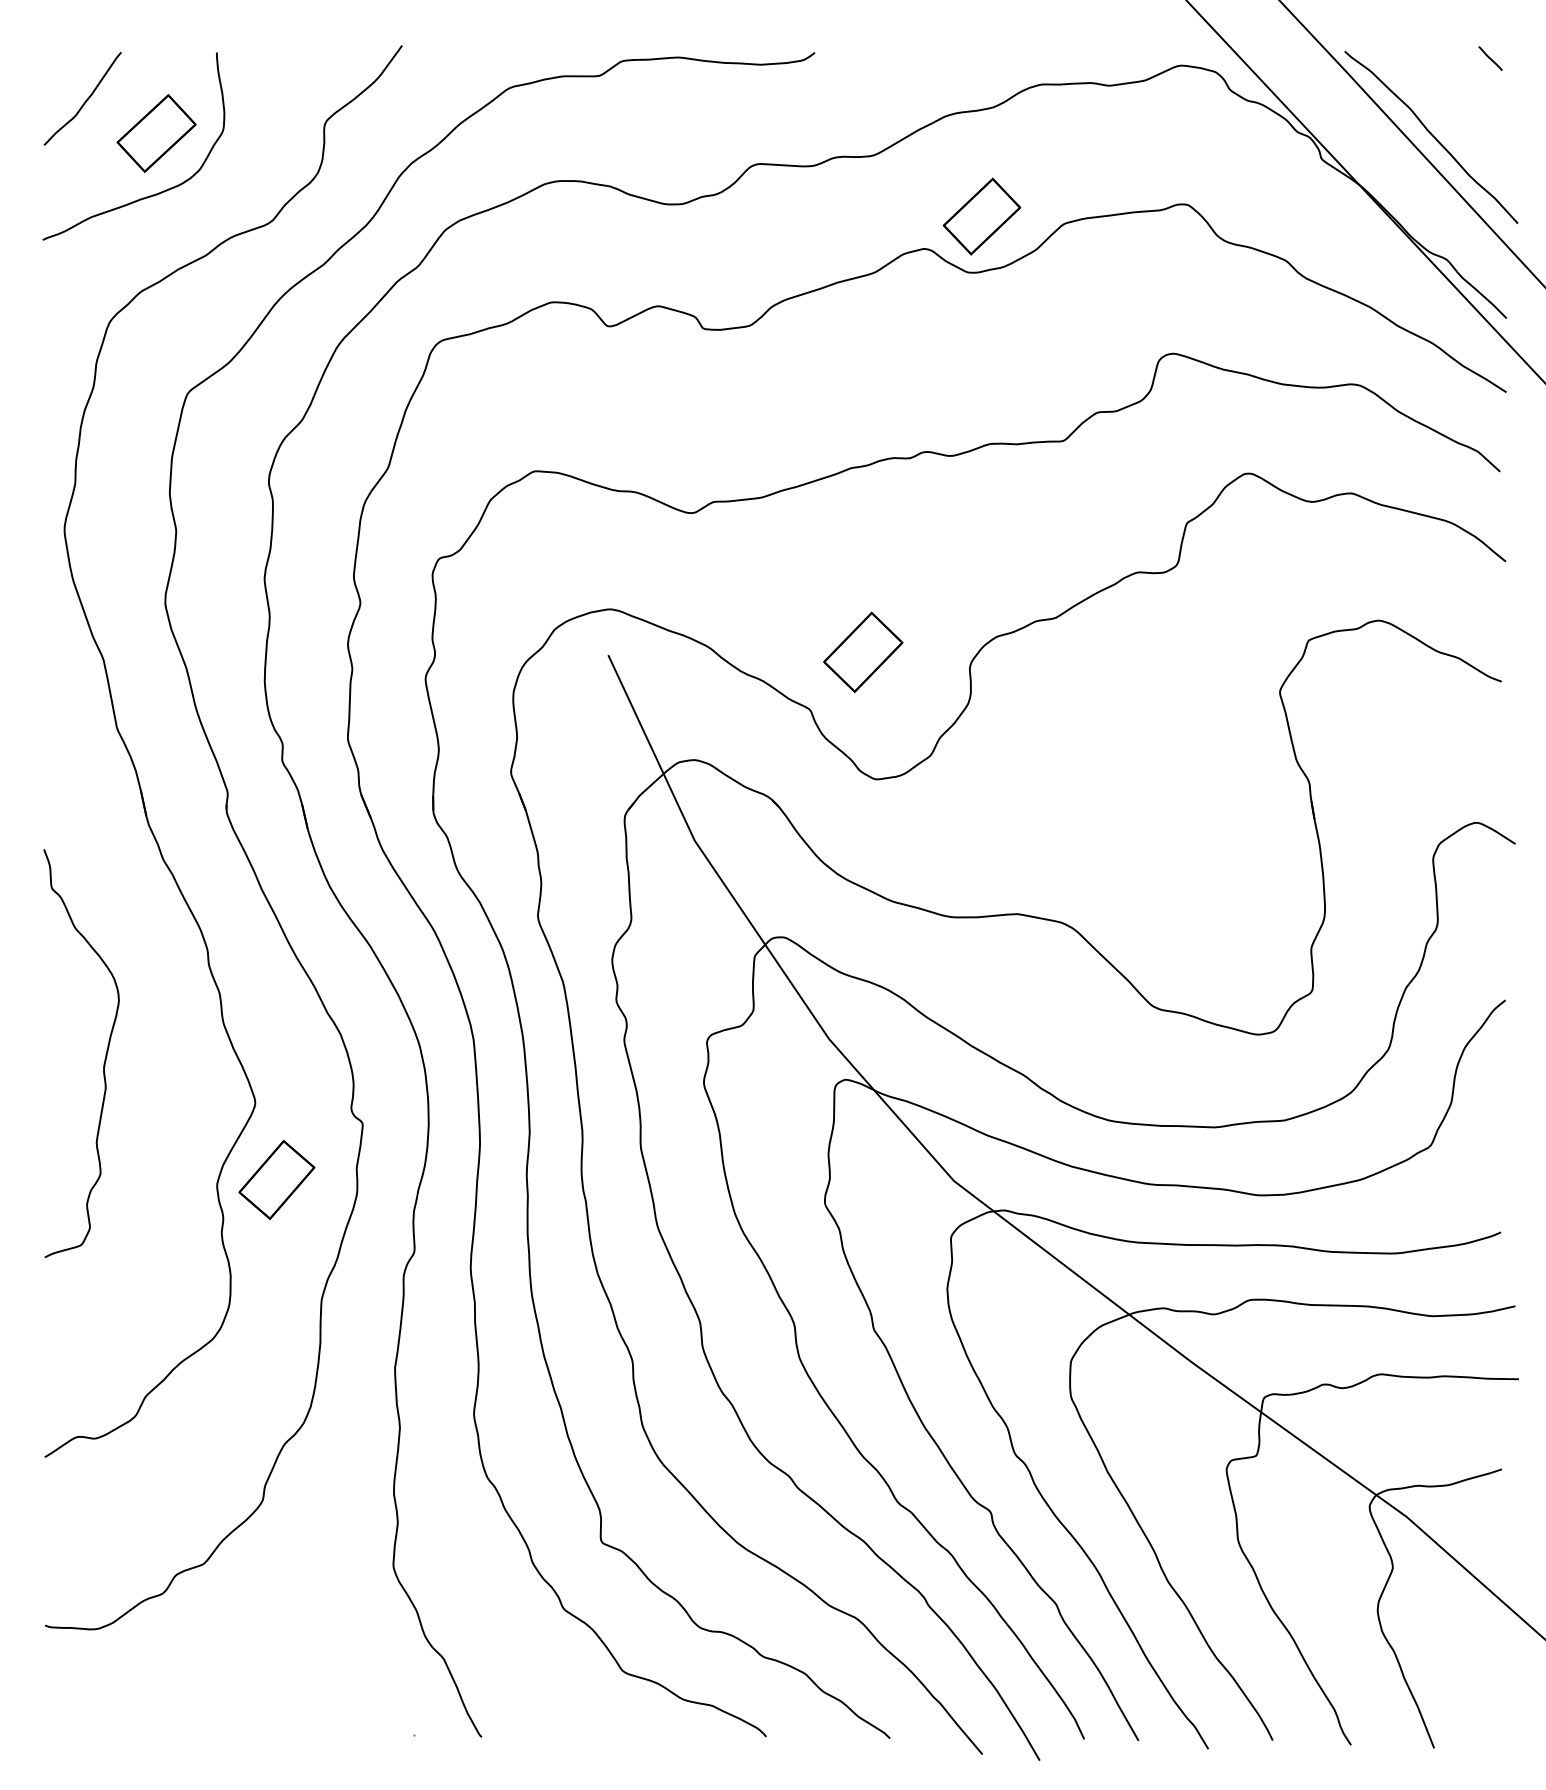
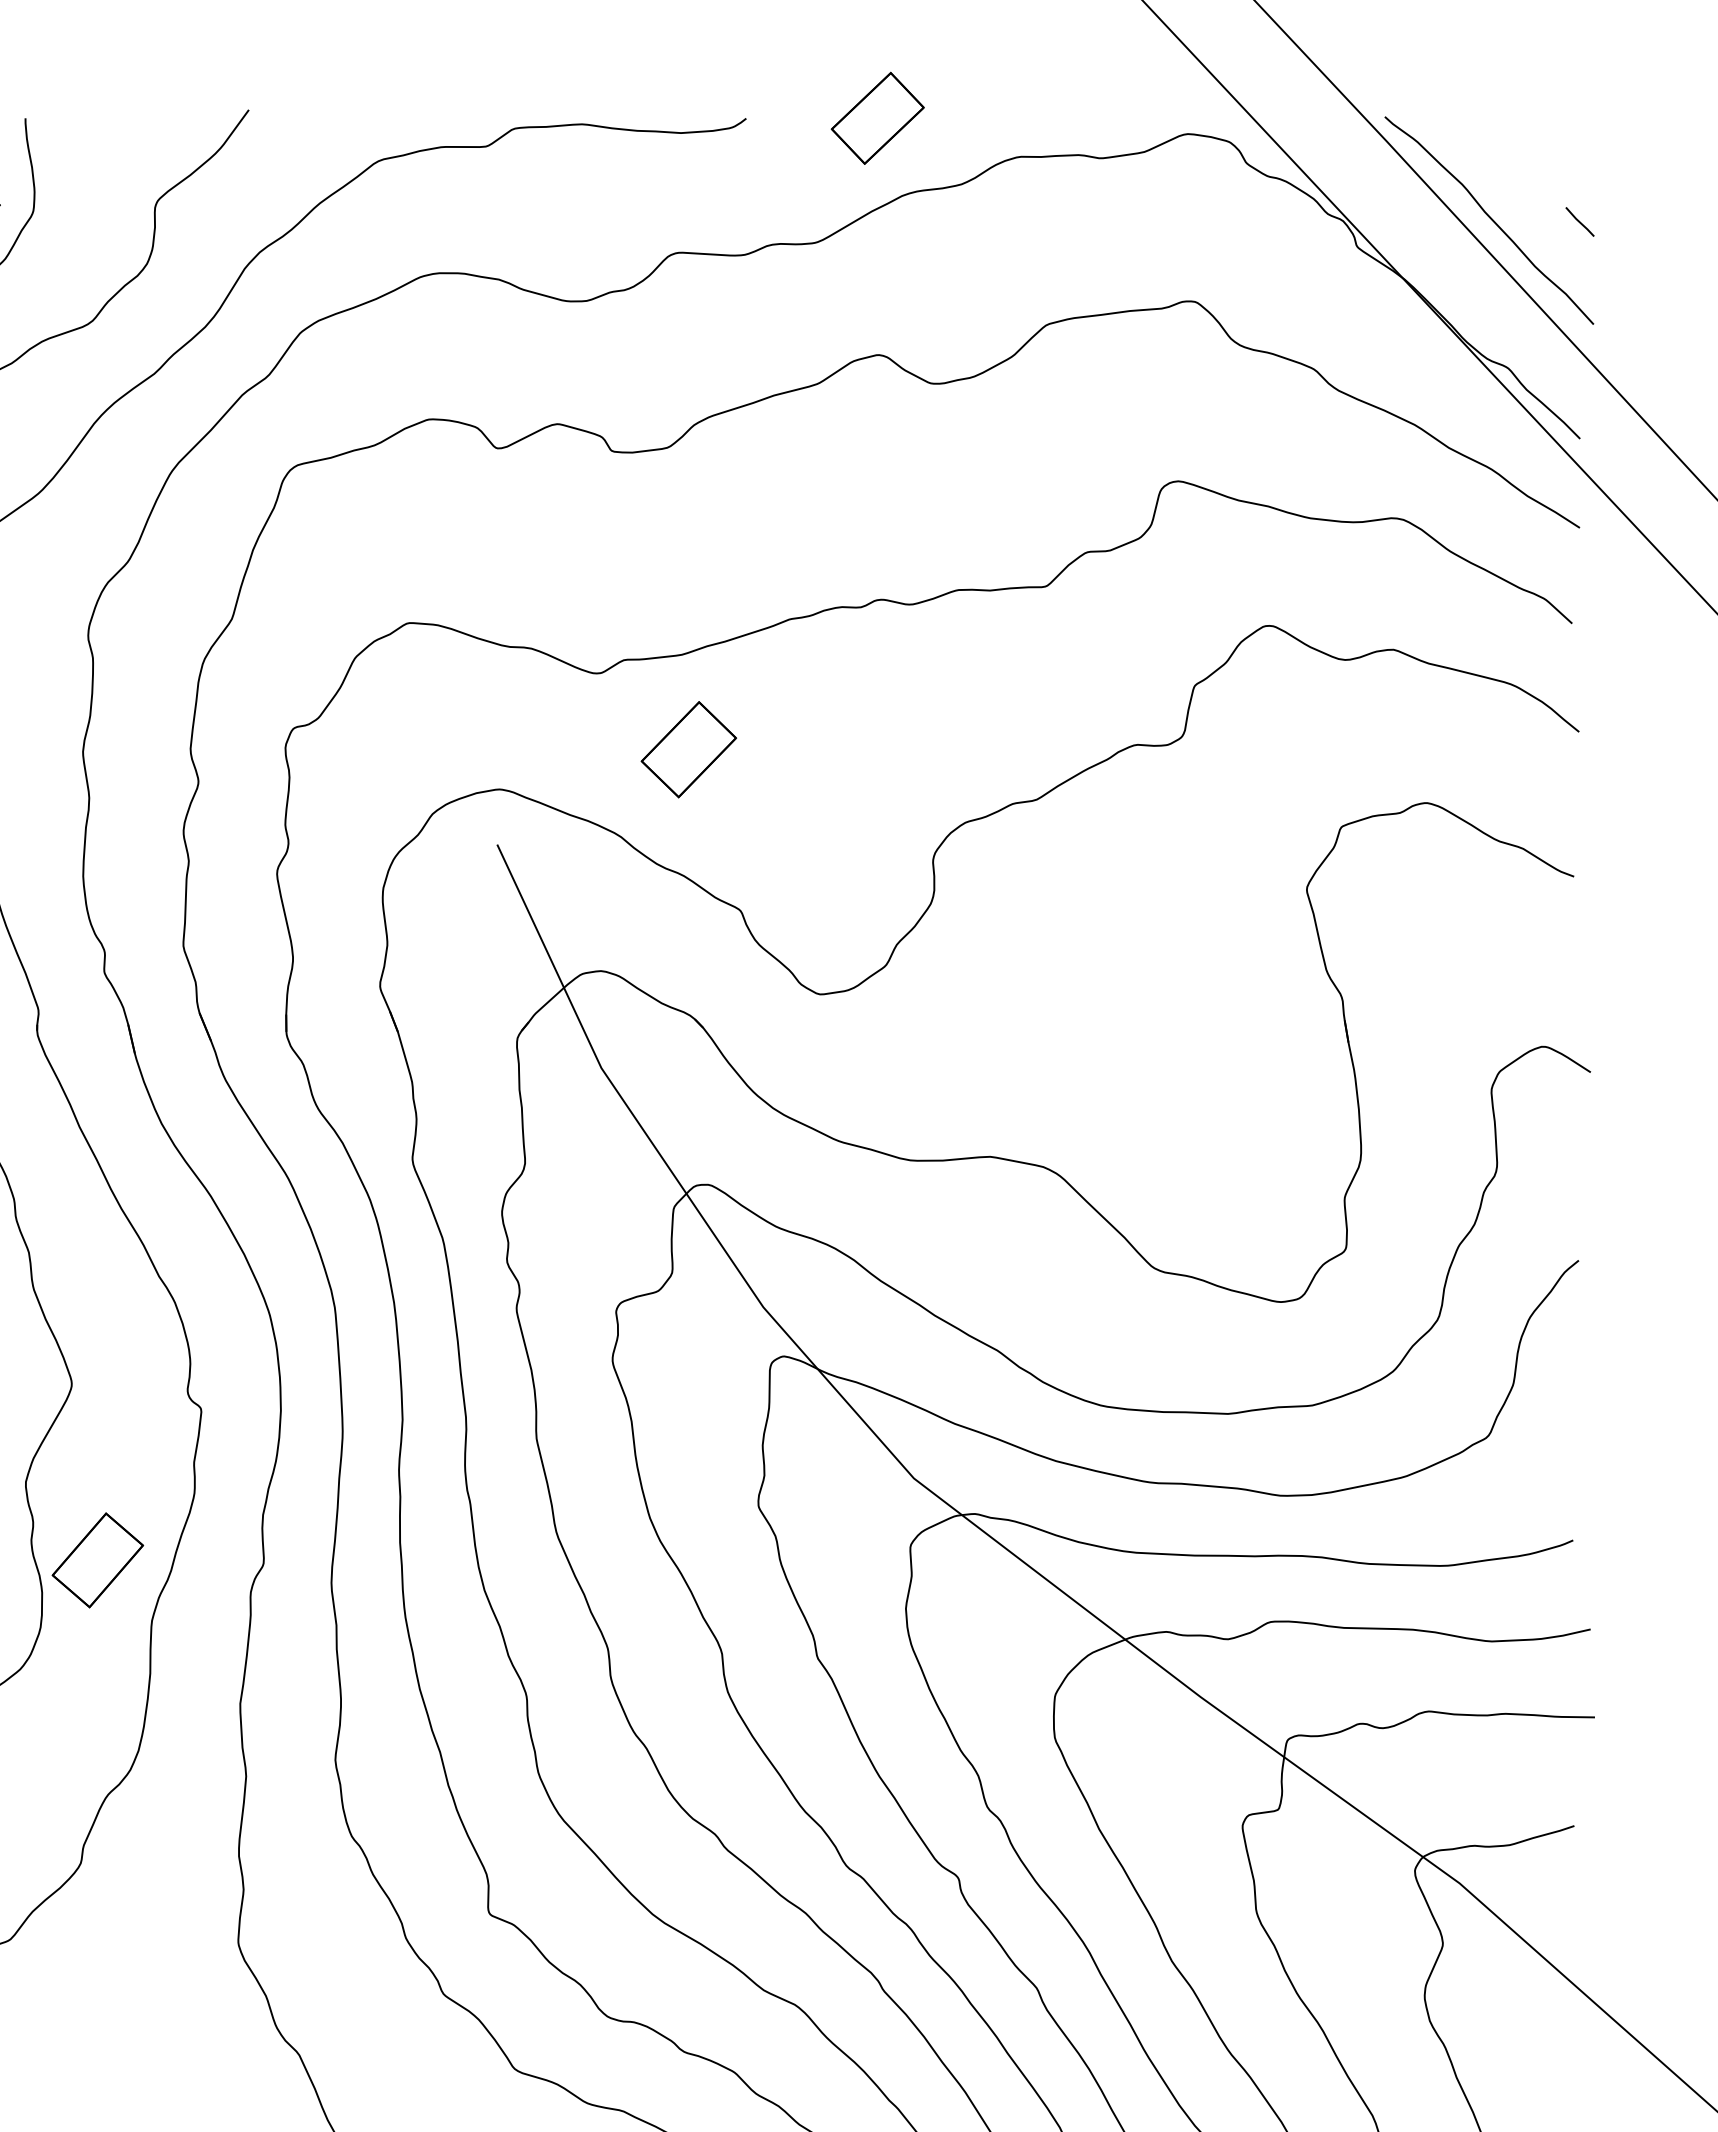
line: (1490, 58) -> (1579, 221), moved
part: (981, 216) -> (877, 118), moved
part: (863, 651) -> (689, 748), moved
part: (276, 1179) -> (97, 1559), moved

